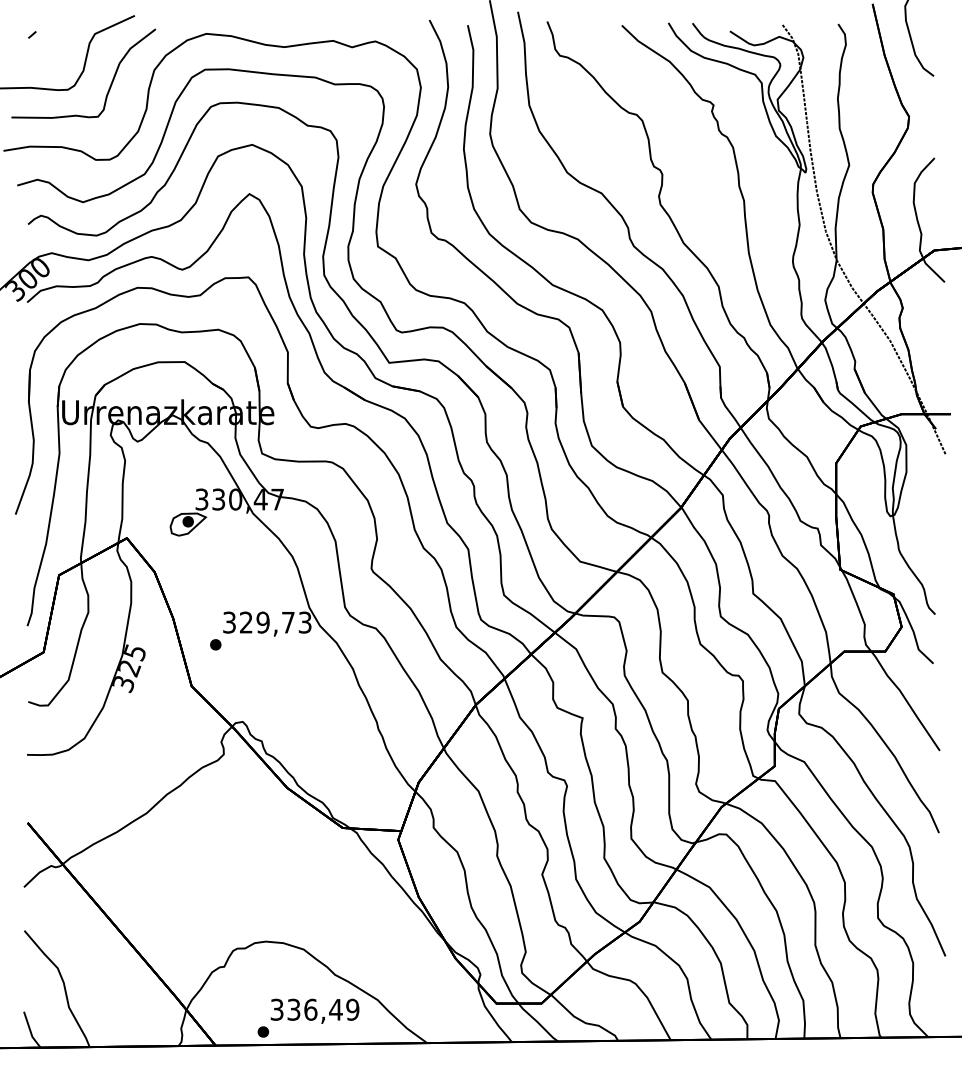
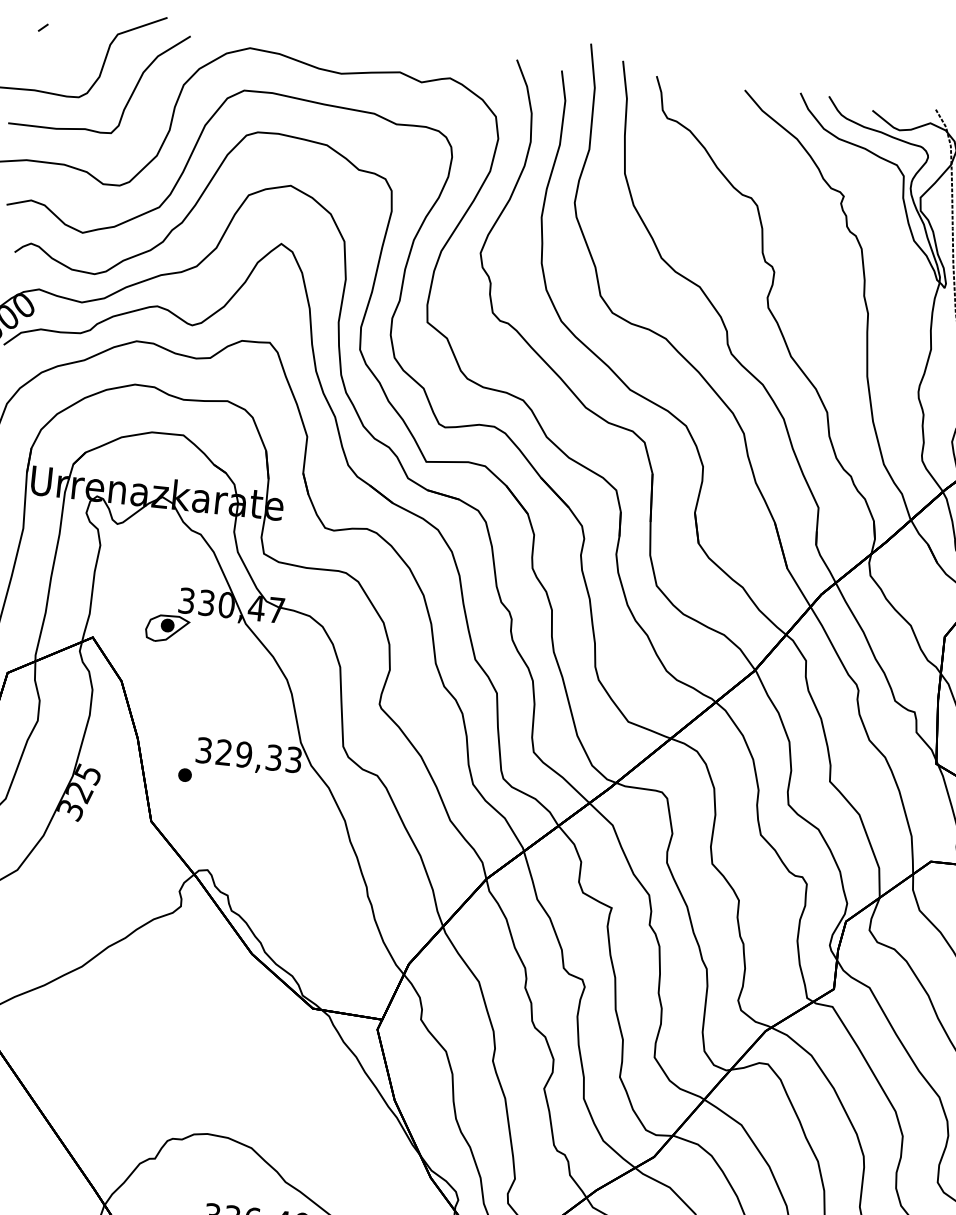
text: (288, 622) -> (274, 757), 329,73 -> 329,33

